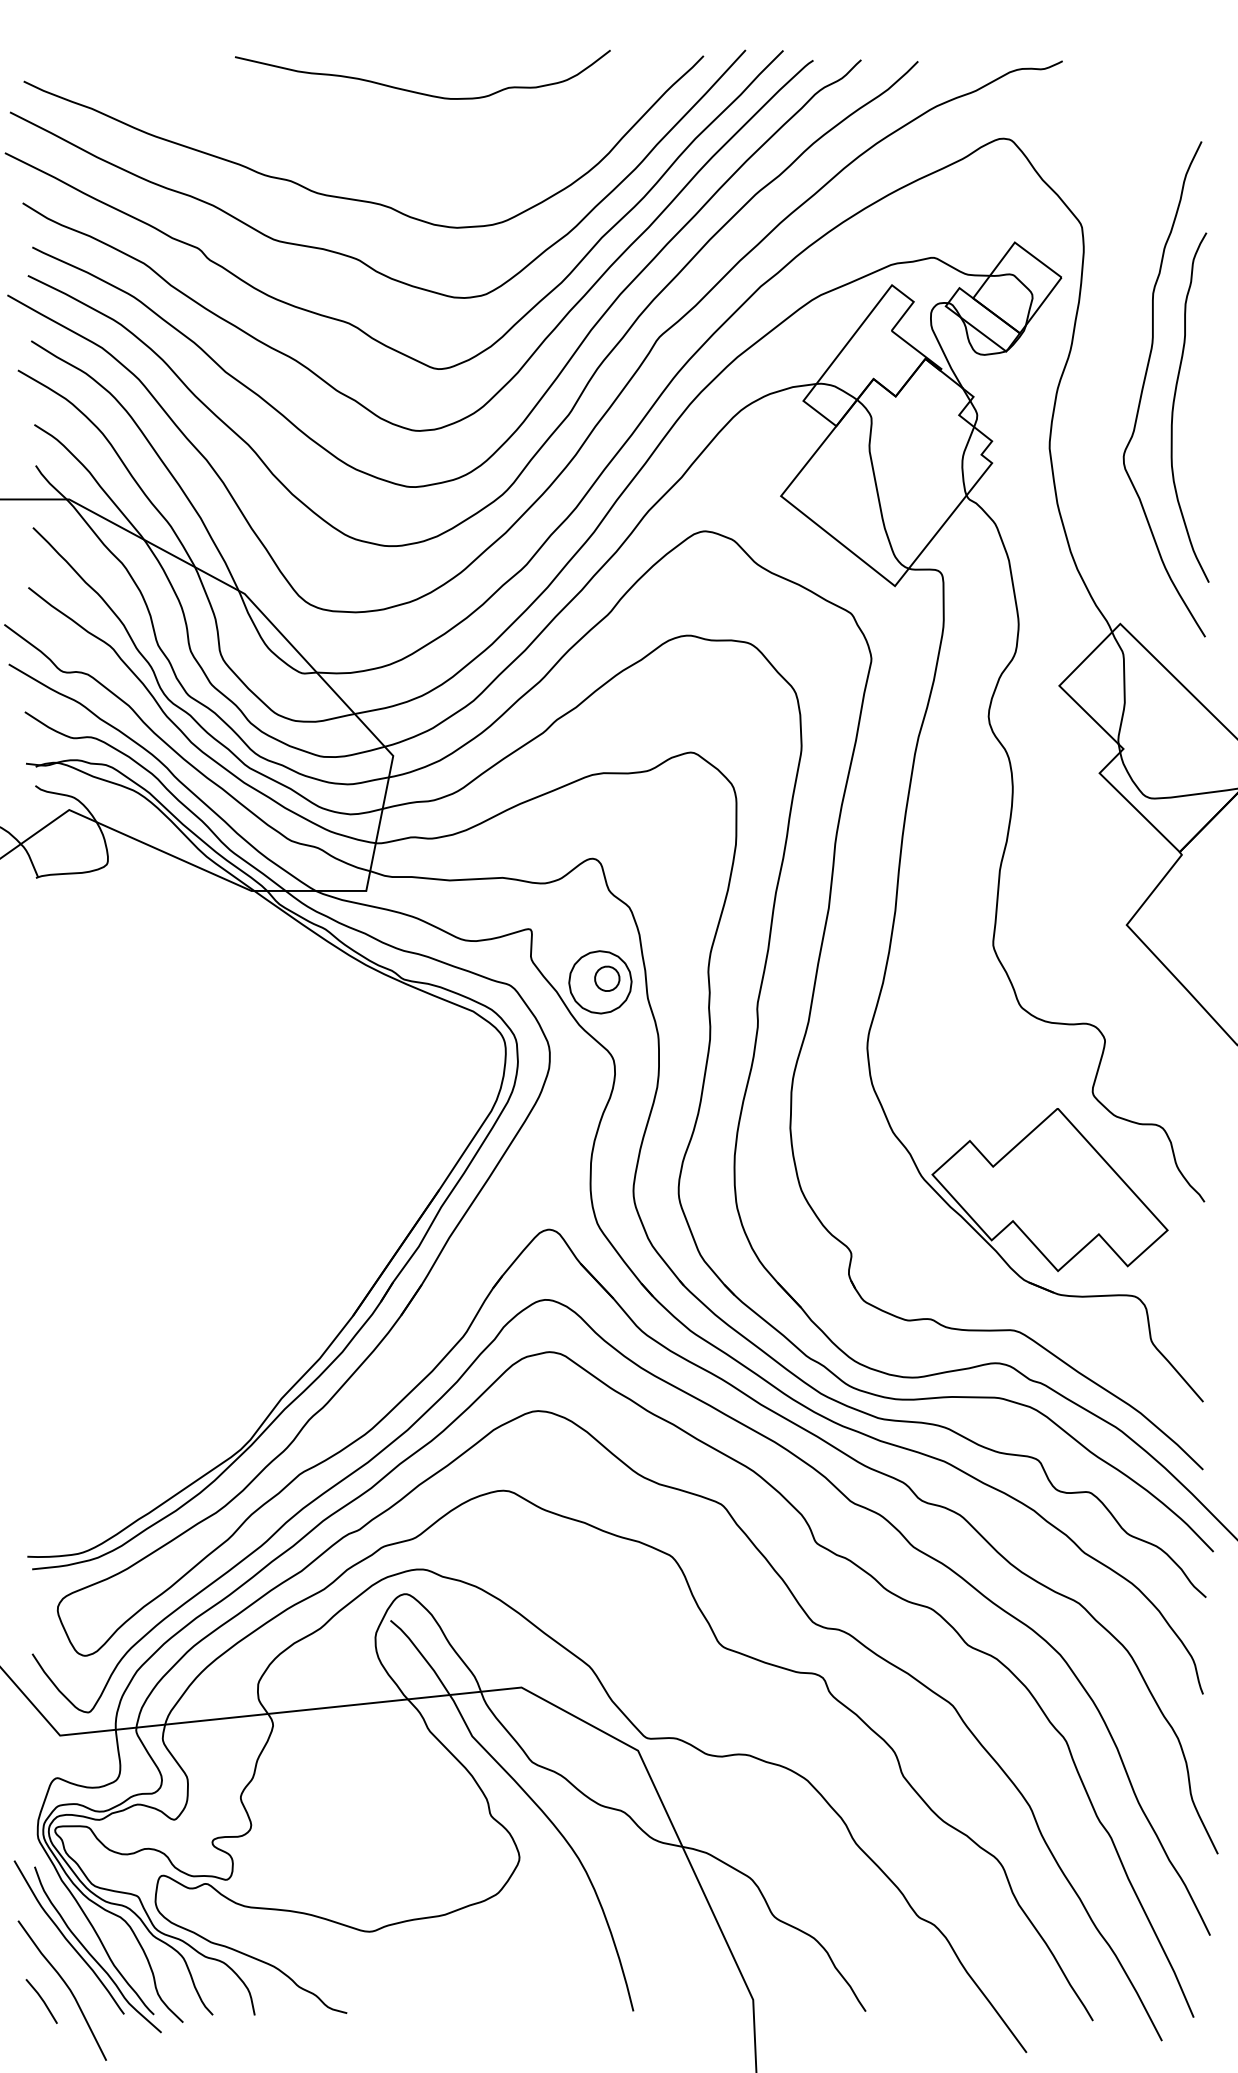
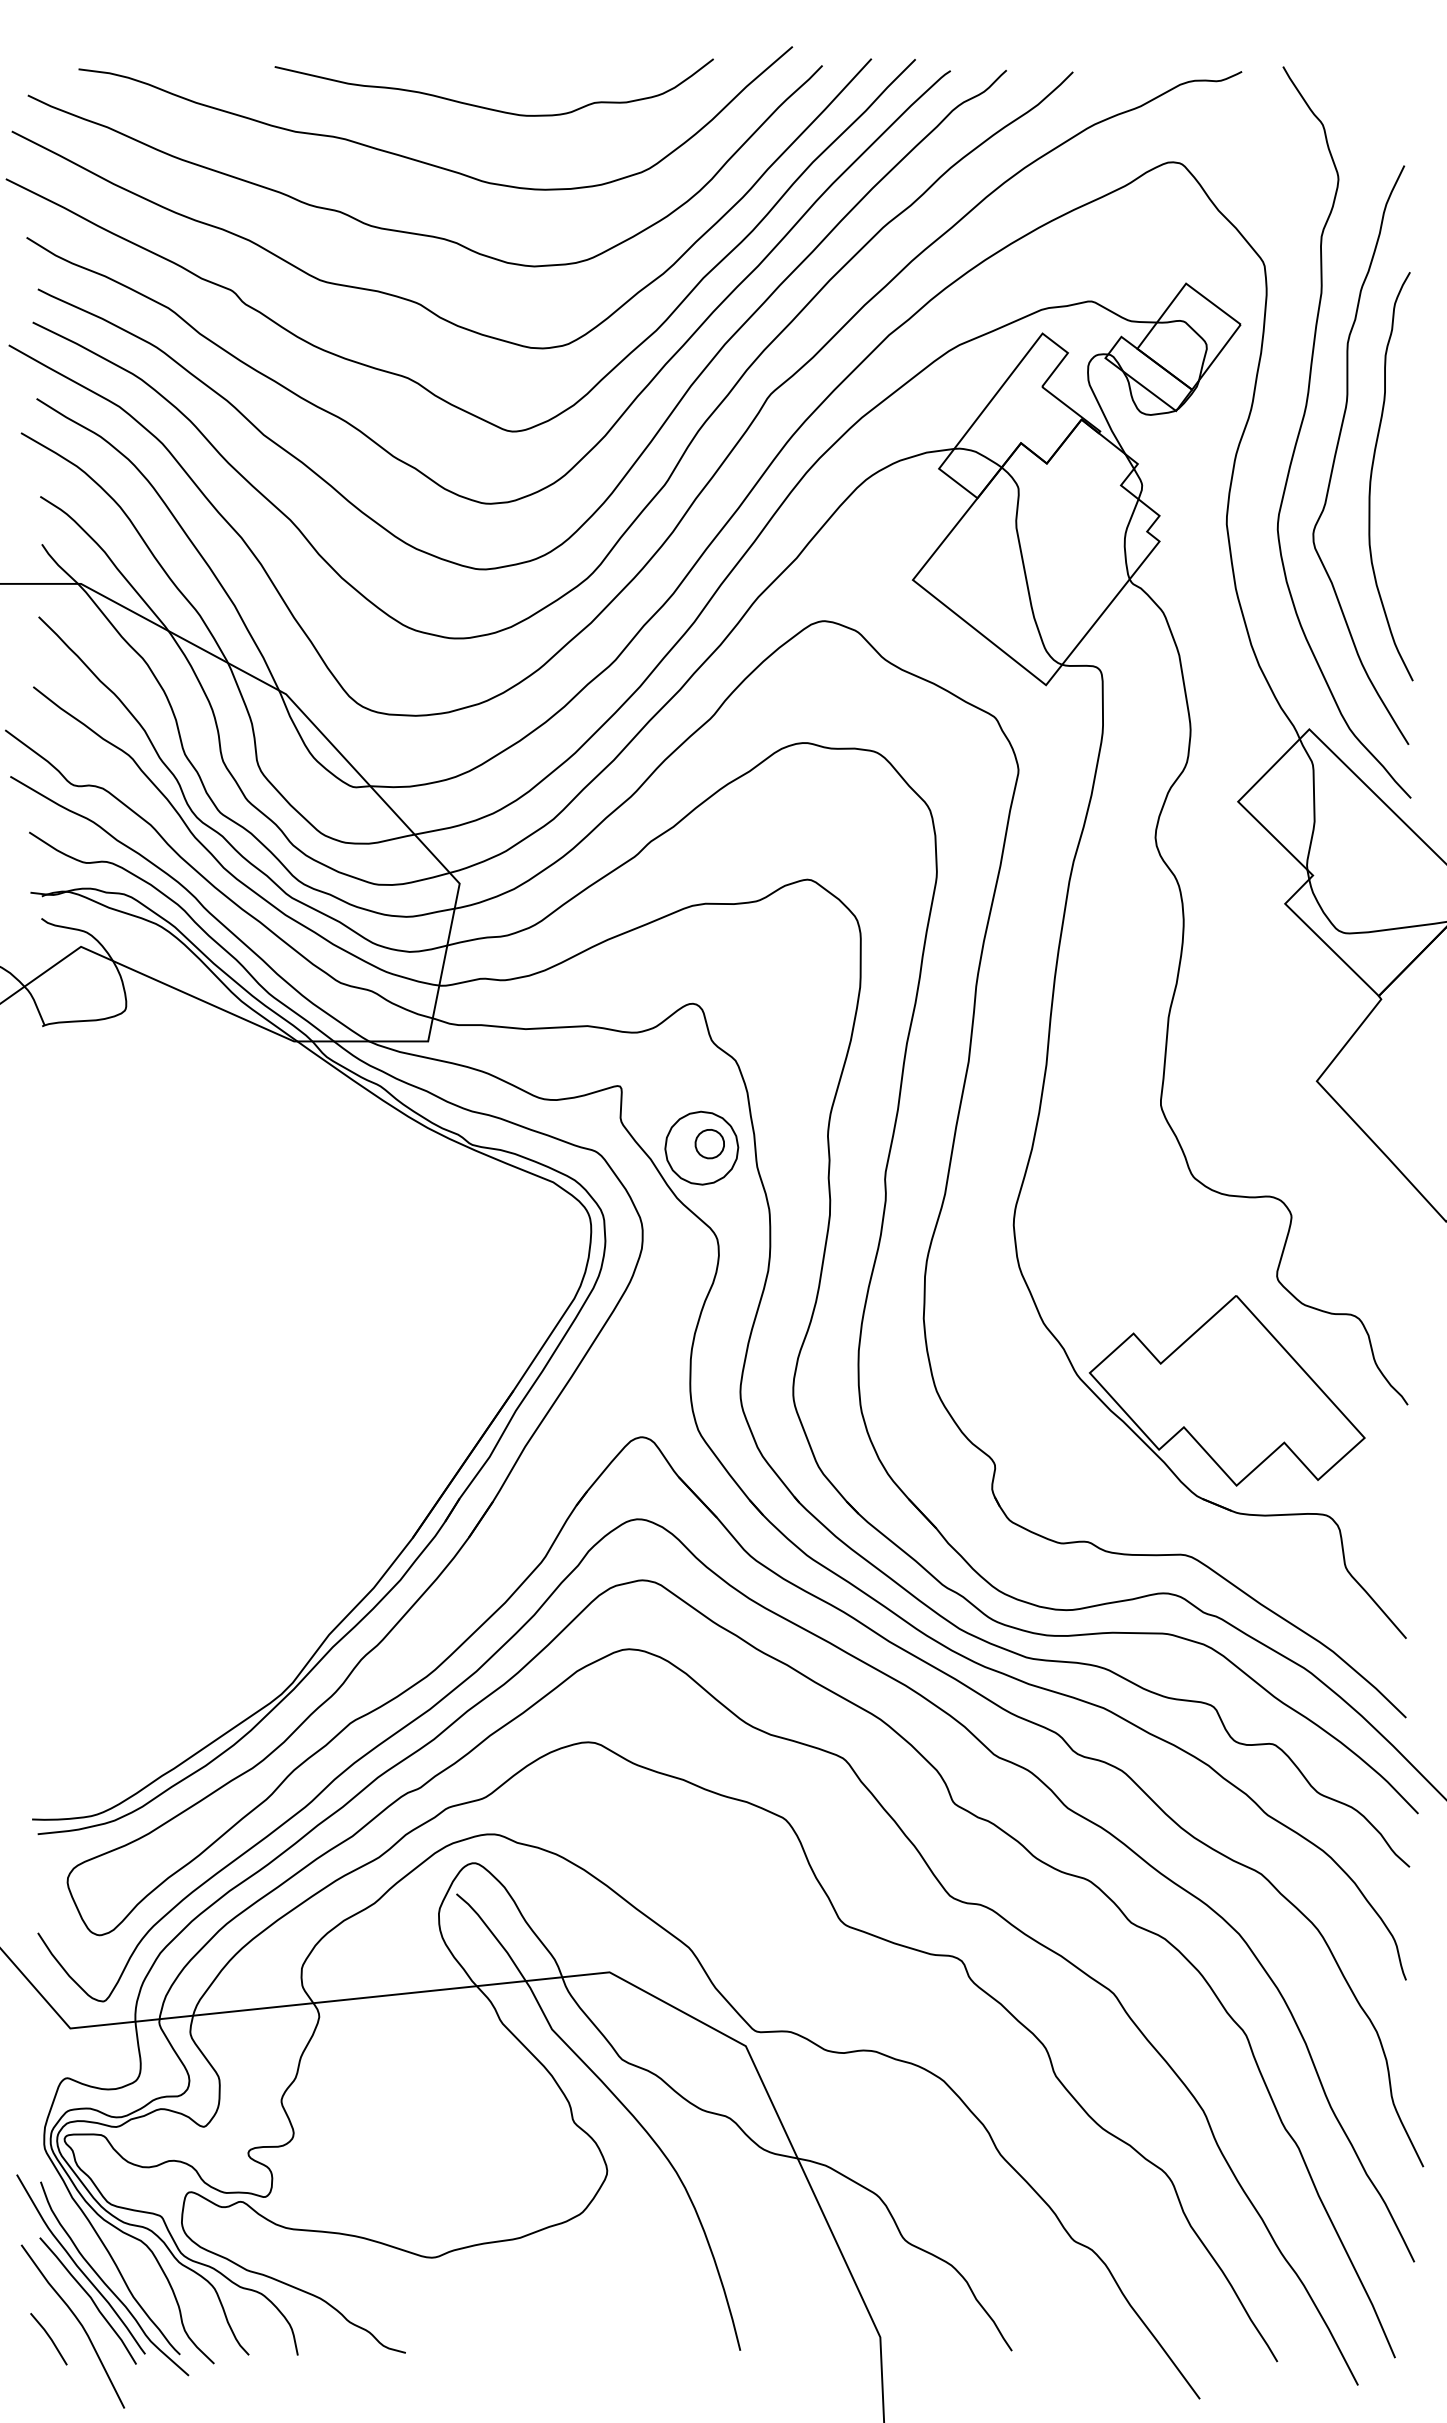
curve: (359, 137) -> (420, 160), added
curve: (1116, 357) -> (1304, 418), added
curve: (77, 1967) -> (90, 2299), added

